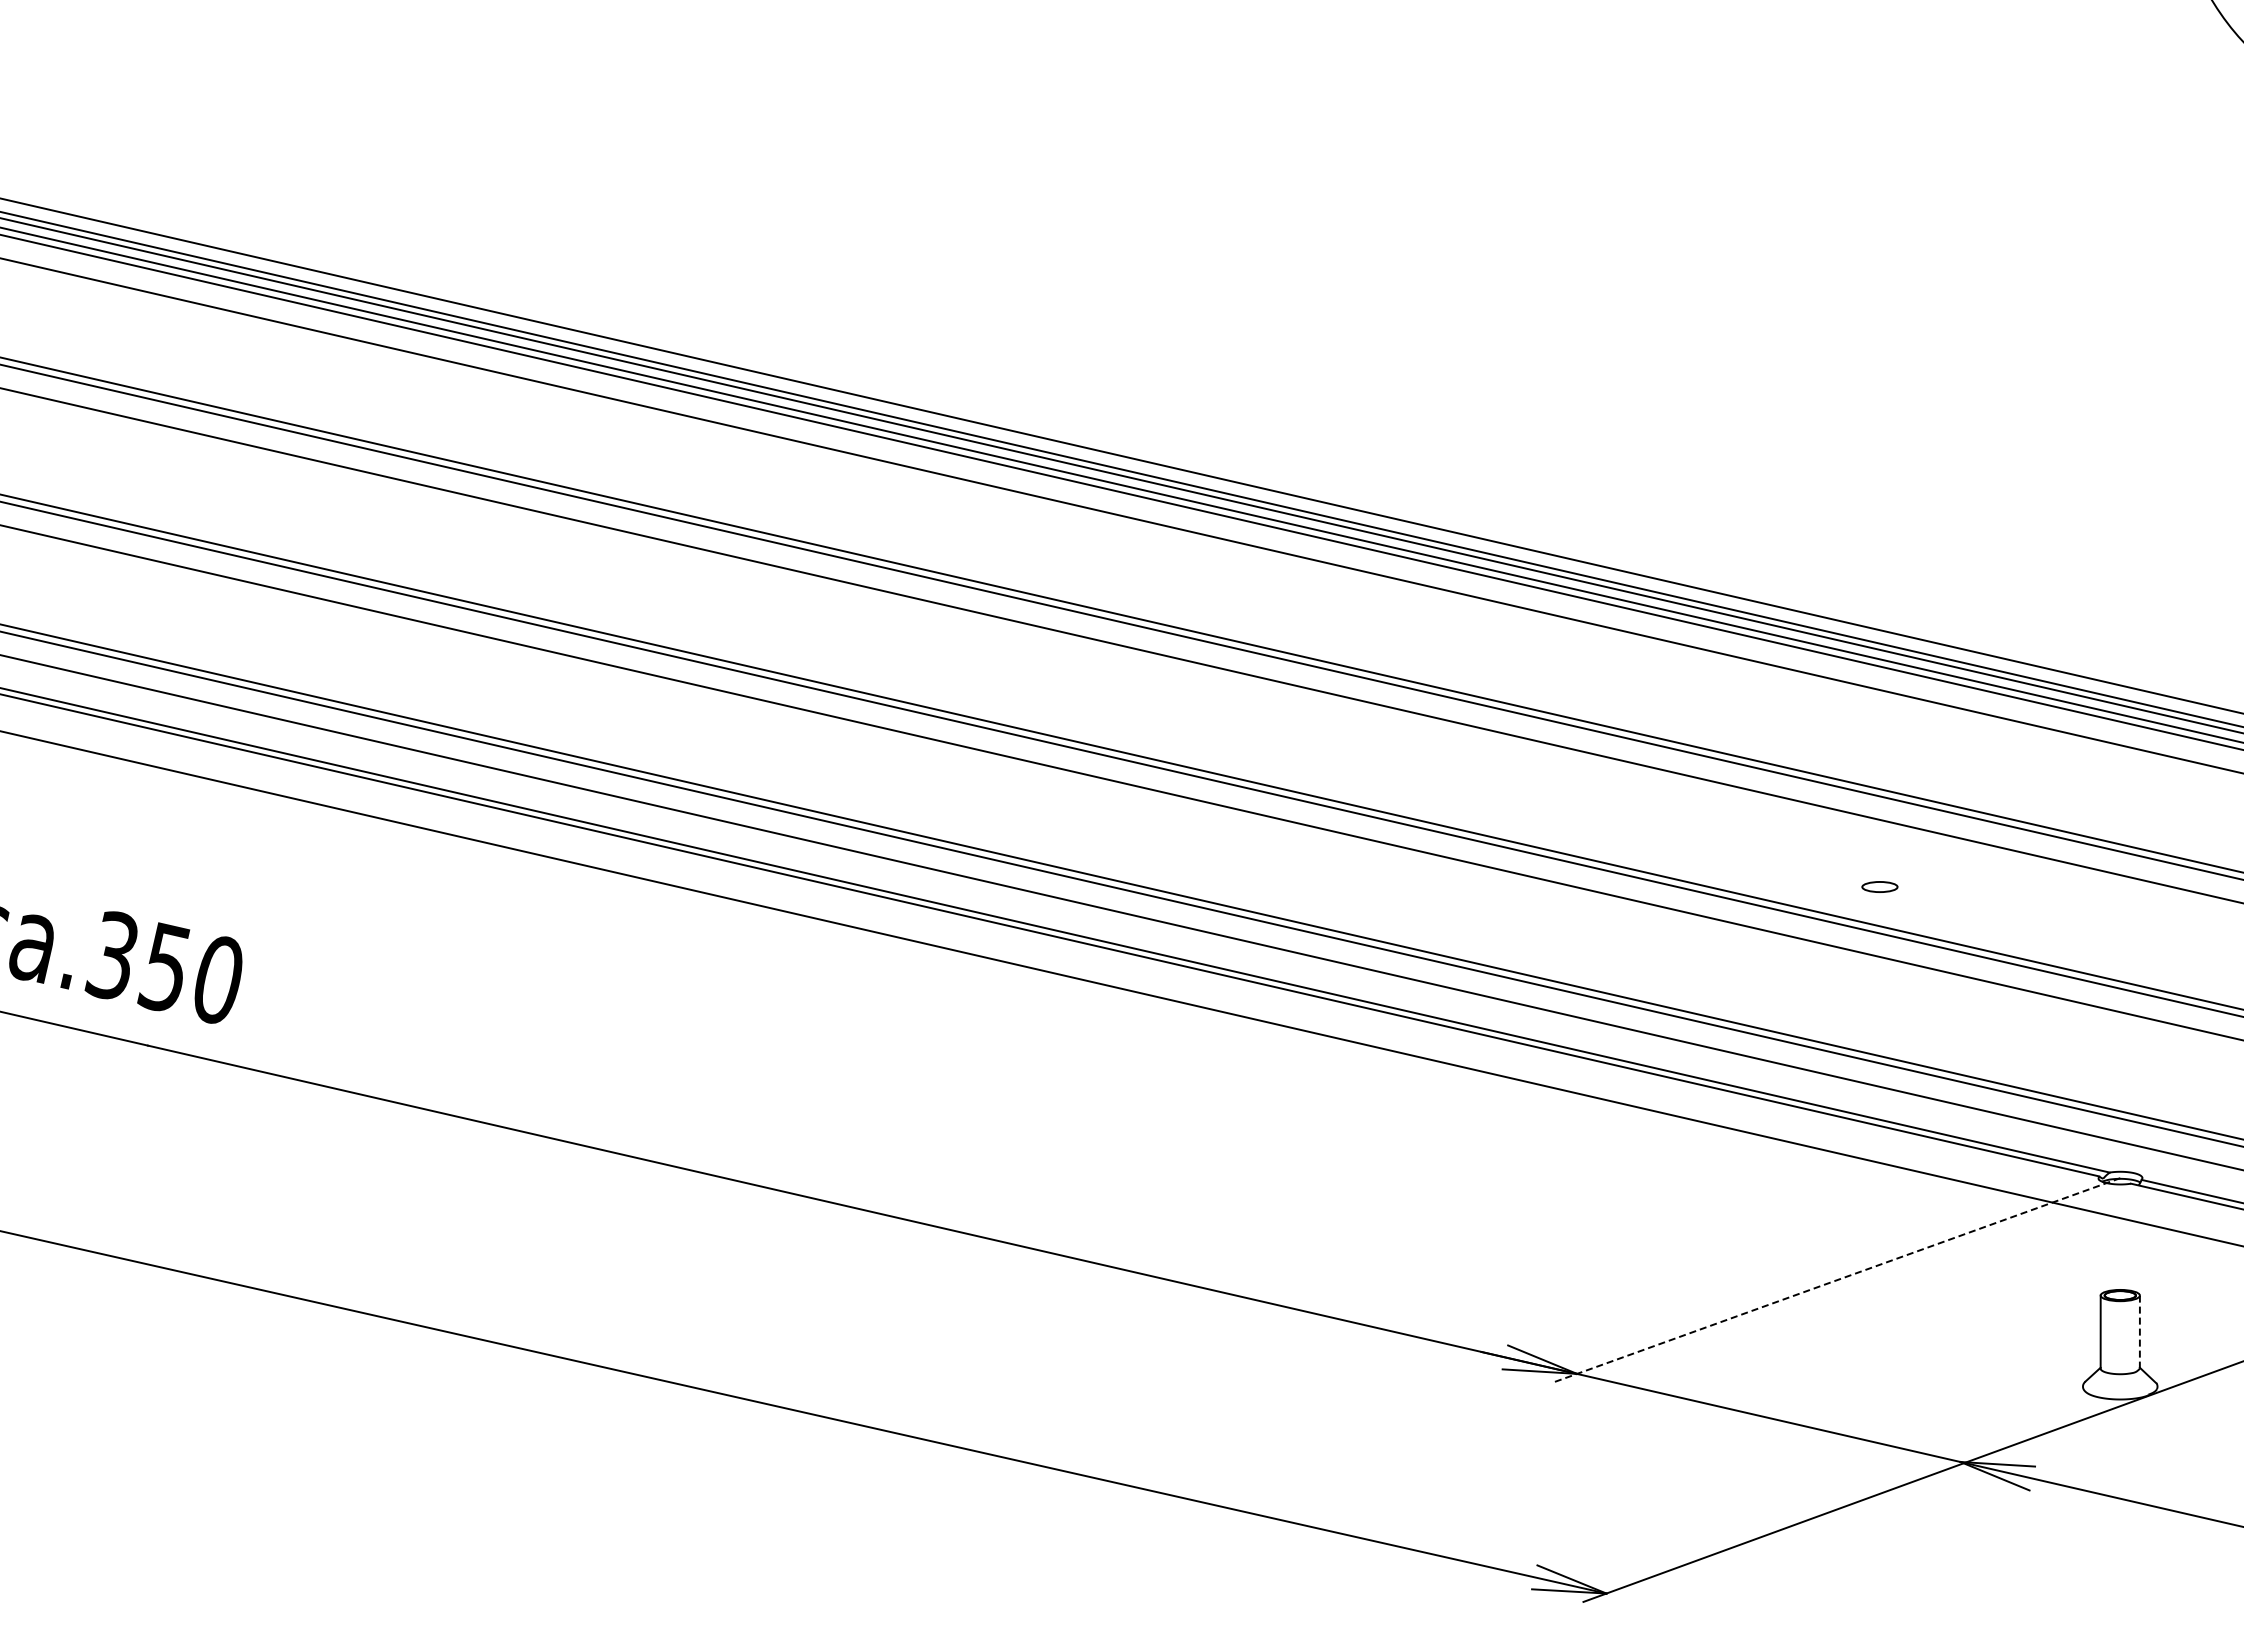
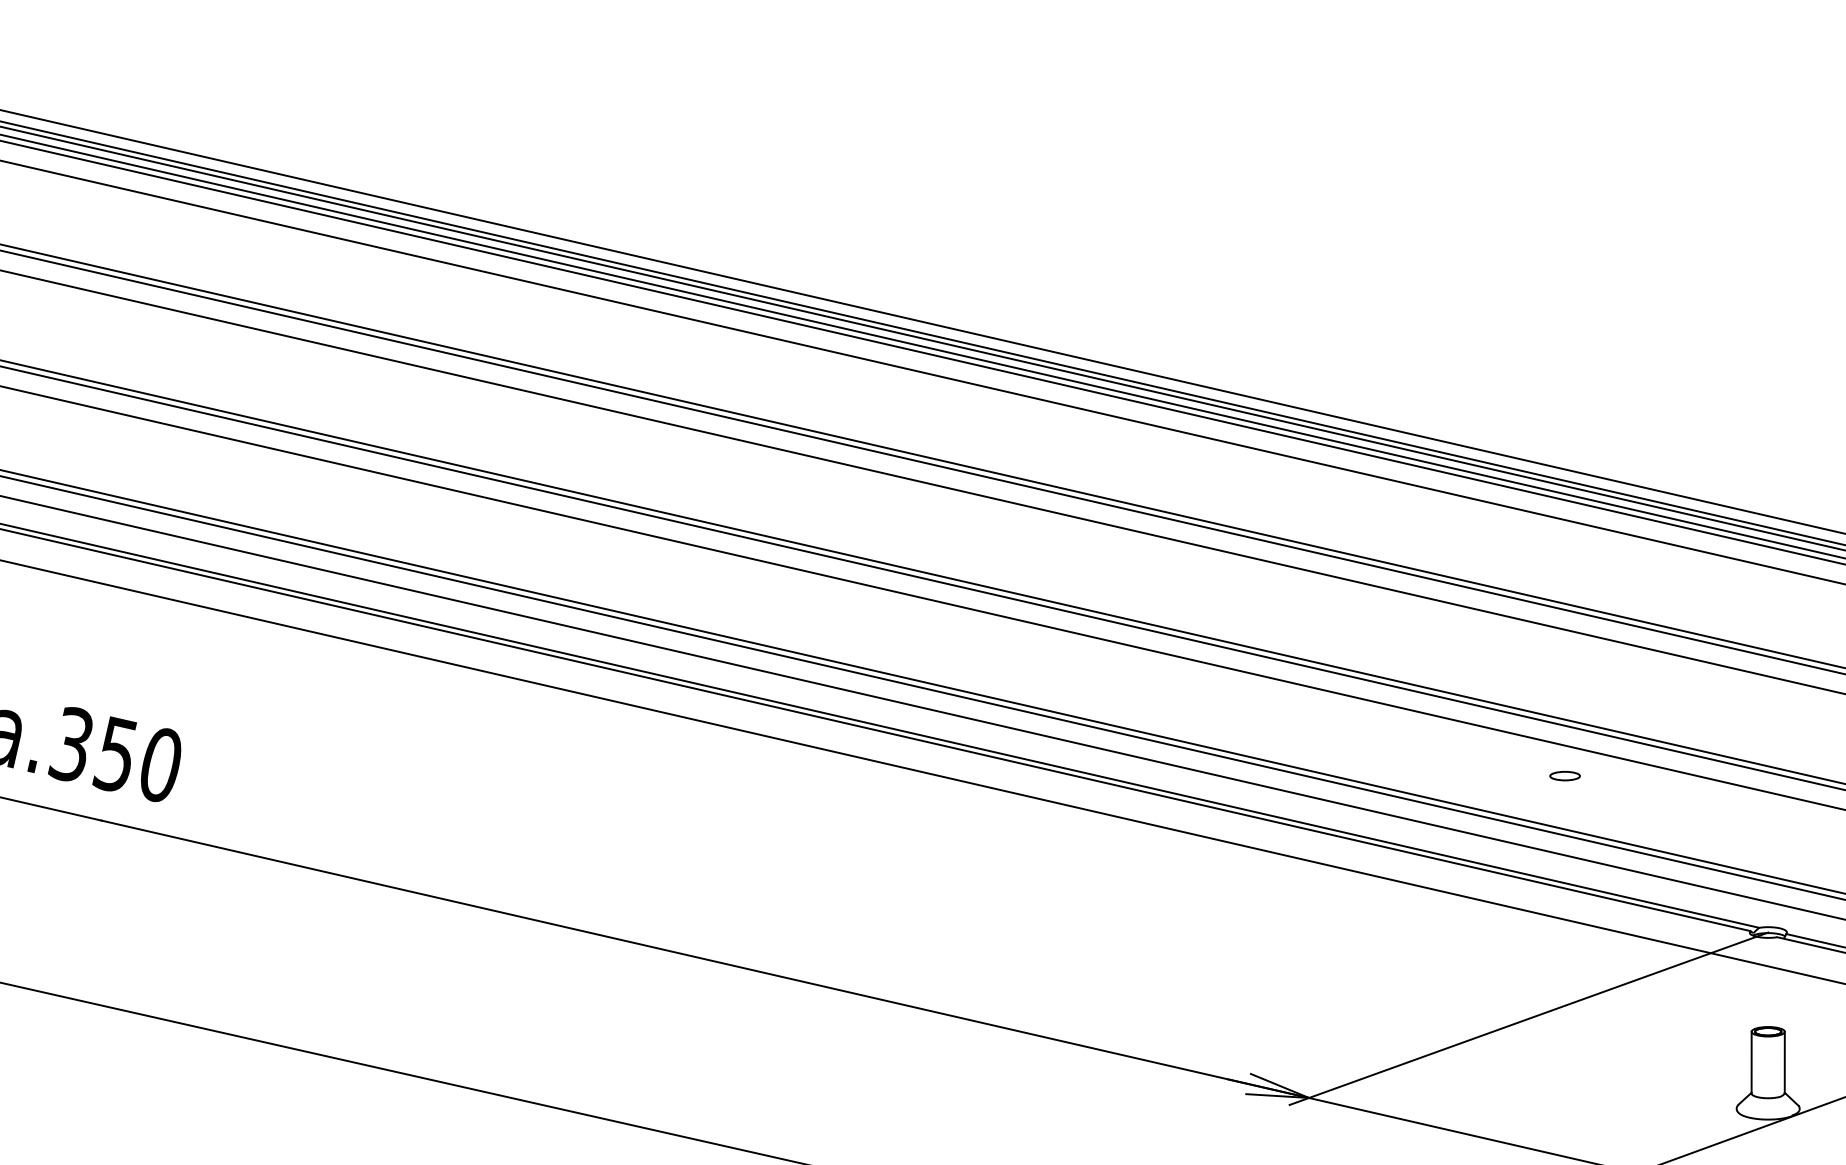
part: (1879, 886) -> (1564, 775), moved
line: (1836, 1280) -> (1528, 1019), dashed -> solid
line: (2139, 1332) -> (1784, 1062), dashed -> solid

